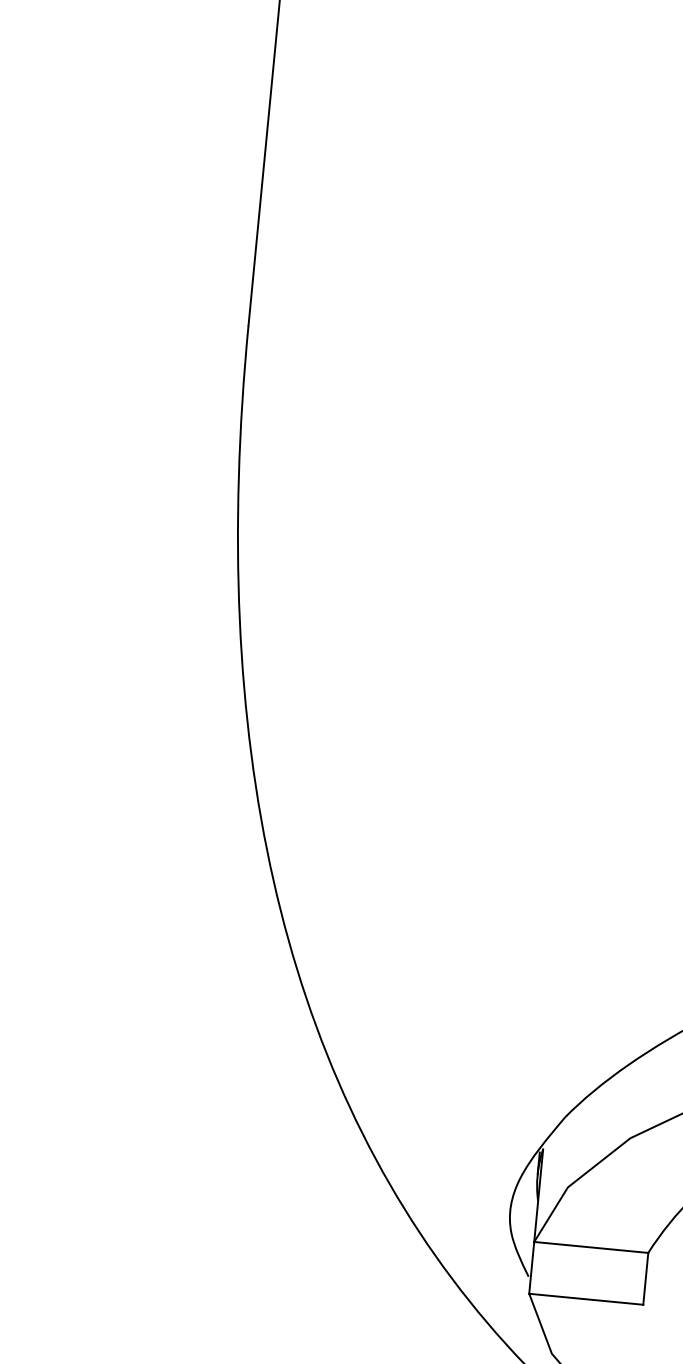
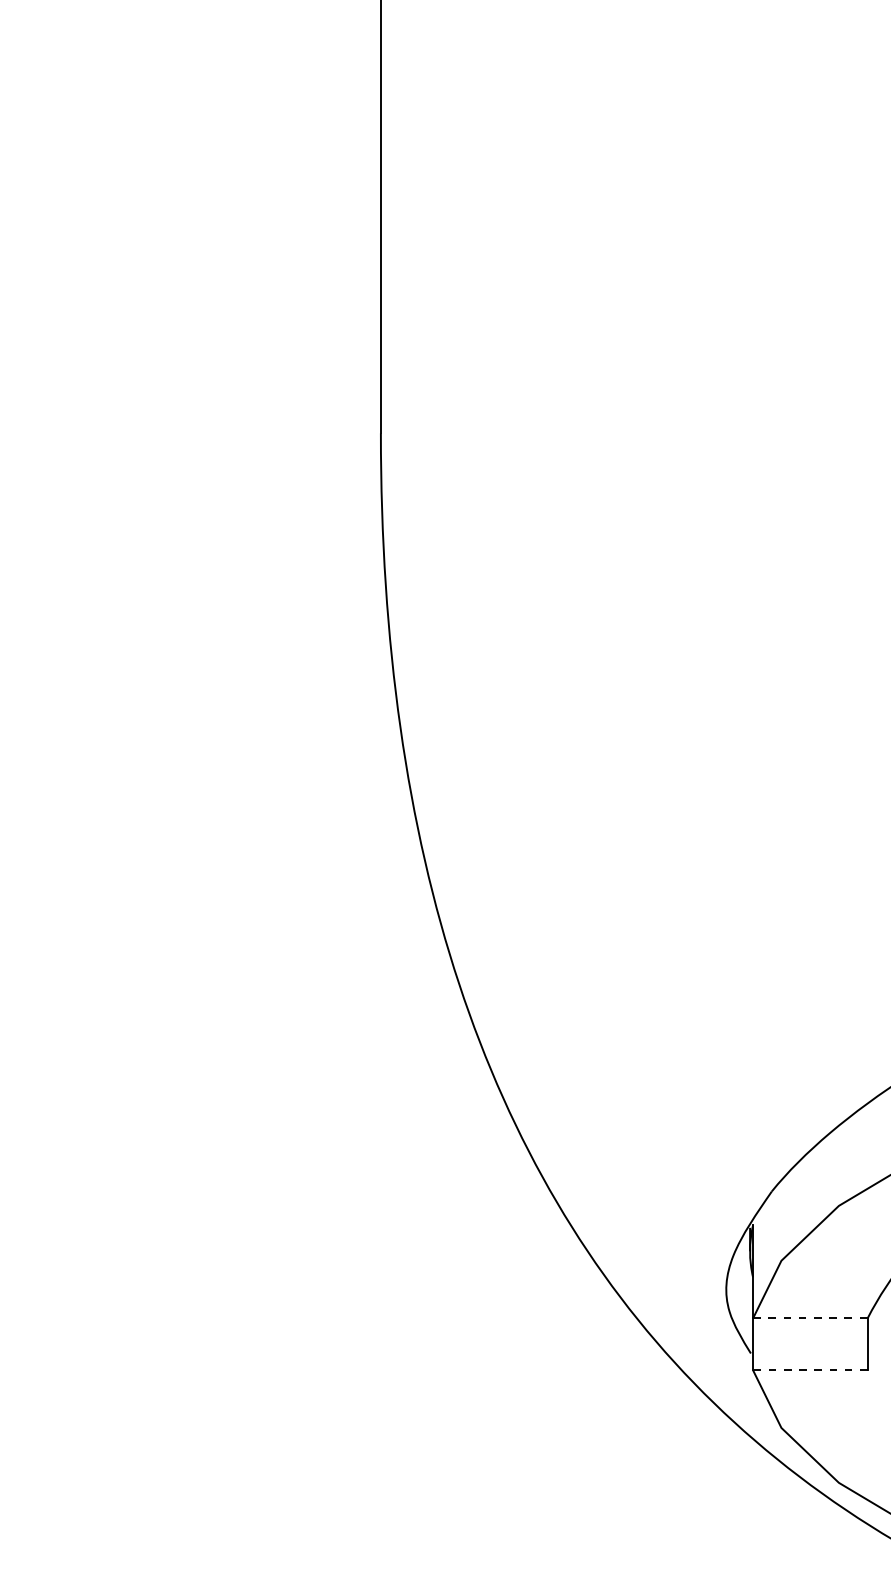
line: (591, 1247) -> (810, 1318), solid -> dashed
line: (585, 1299) -> (809, 1370), solid -> dashed

